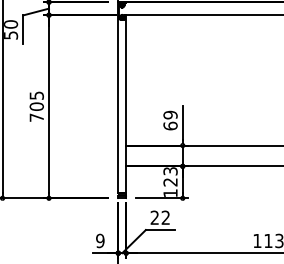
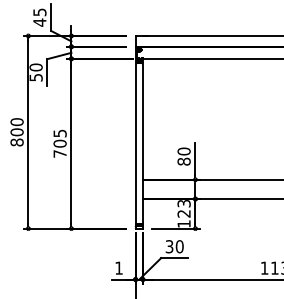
text: (169, 120) -> (183, 156), 69 -> 80
text: (160, 217) -> (174, 246), 22 -> 30
text: (99, 240) -> (118, 267), 9 -> 1

